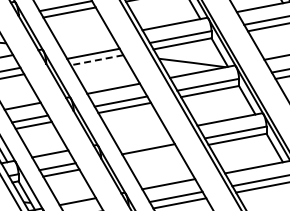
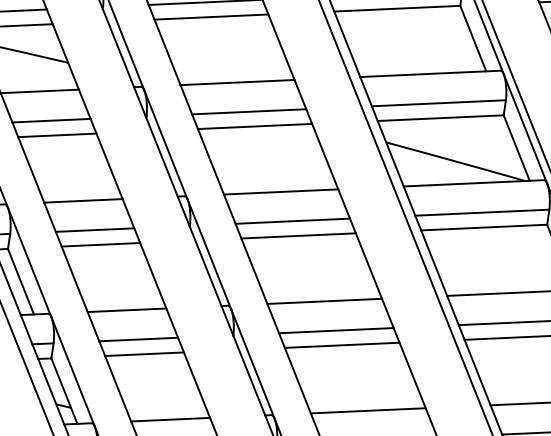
line: (85, 41) -> (236, 83), added
line: (97, 60) -> (255, 127), dashed -> solid
line: (140, 136) -> (323, 301), added
line: (151, 155) -> (340, 344), added

